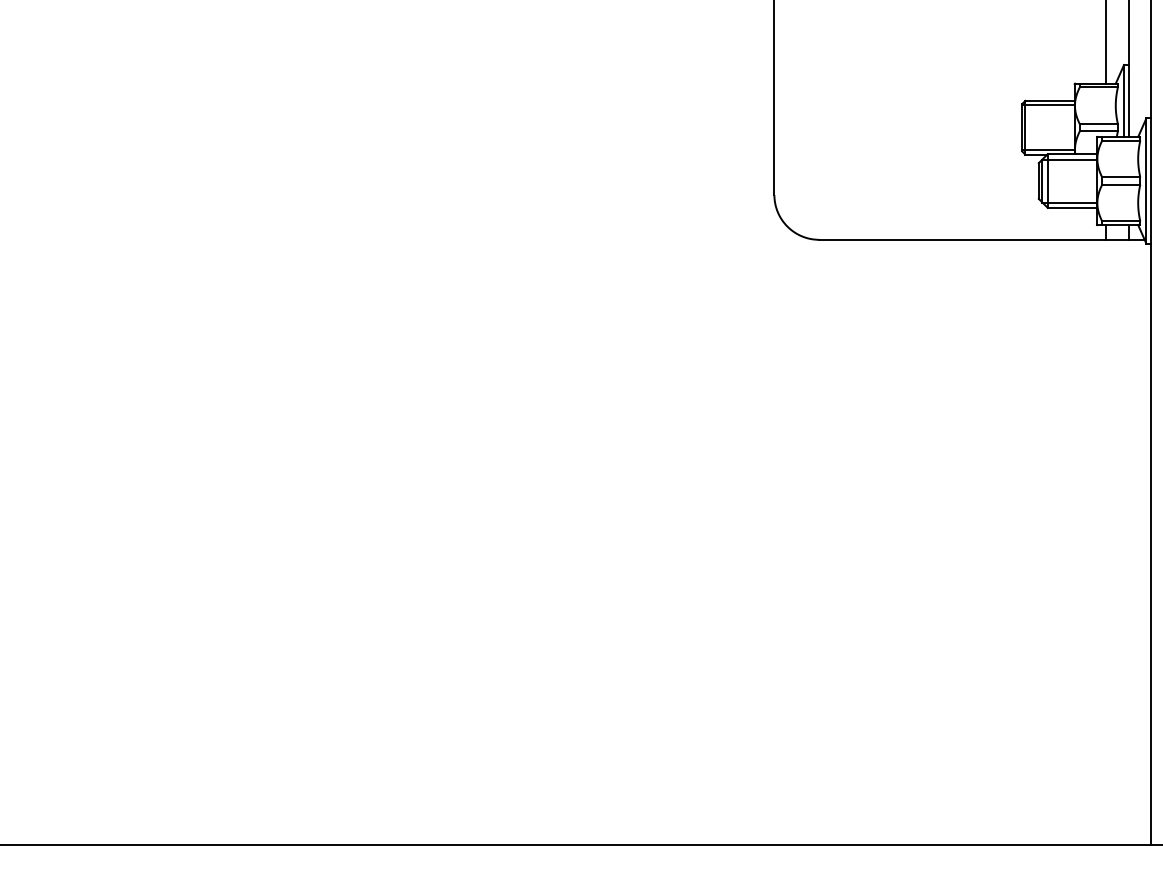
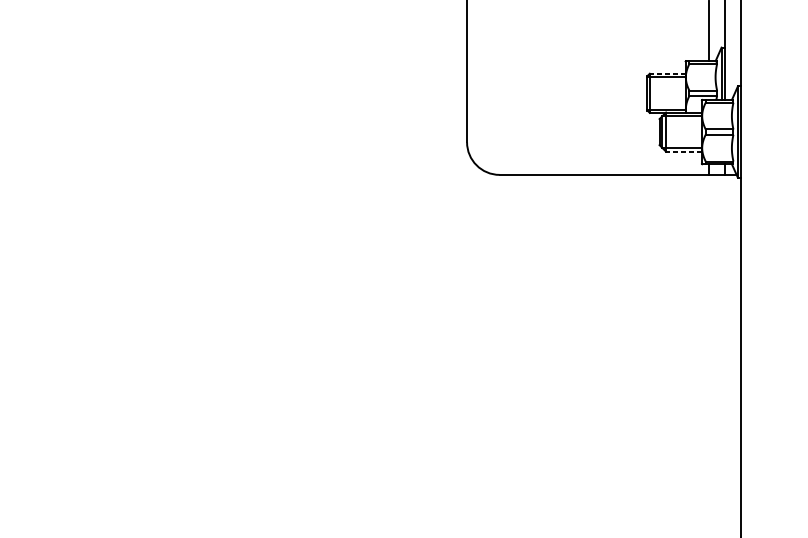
line: (1050, 100) -> (668, 73), solid -> dashed
line: (1072, 207) -> (684, 151), solid -> dashed

